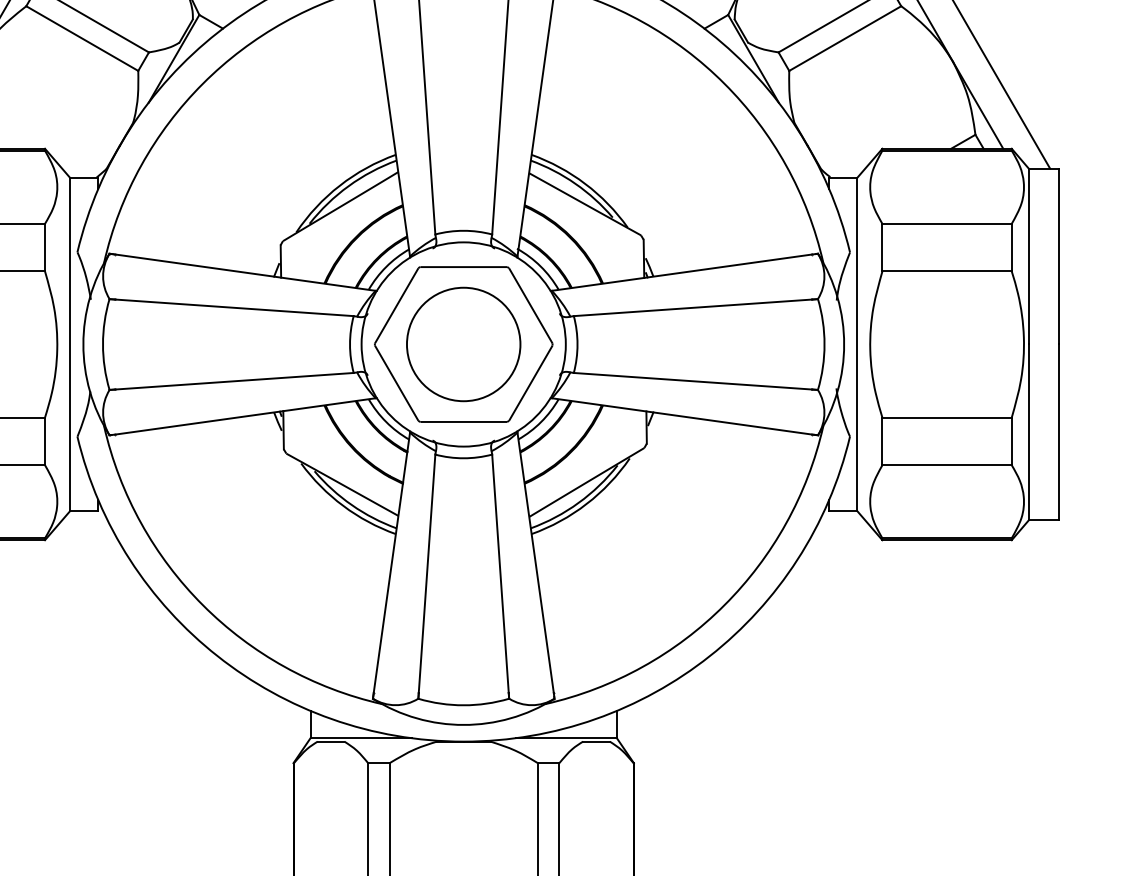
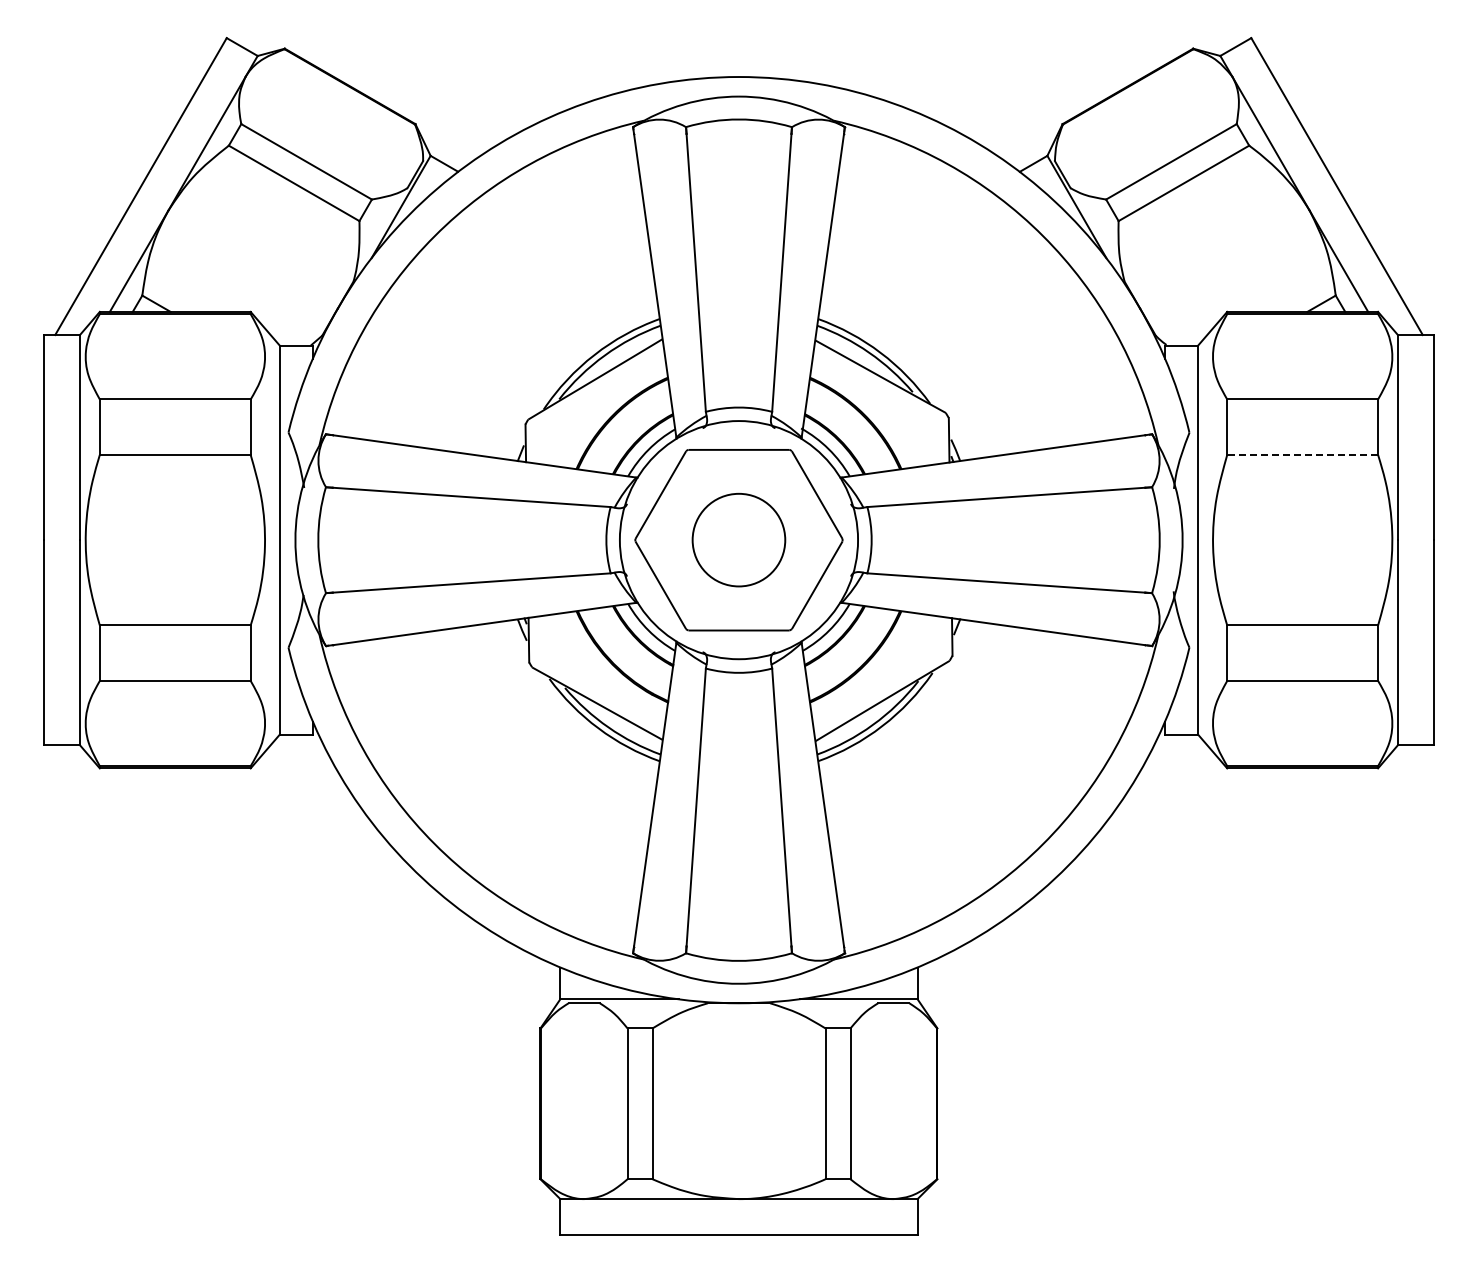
line: (946, 271) -> (1302, 454), solid -> dashed
circle: (463, 343) -> (738, 539), size x0.7

